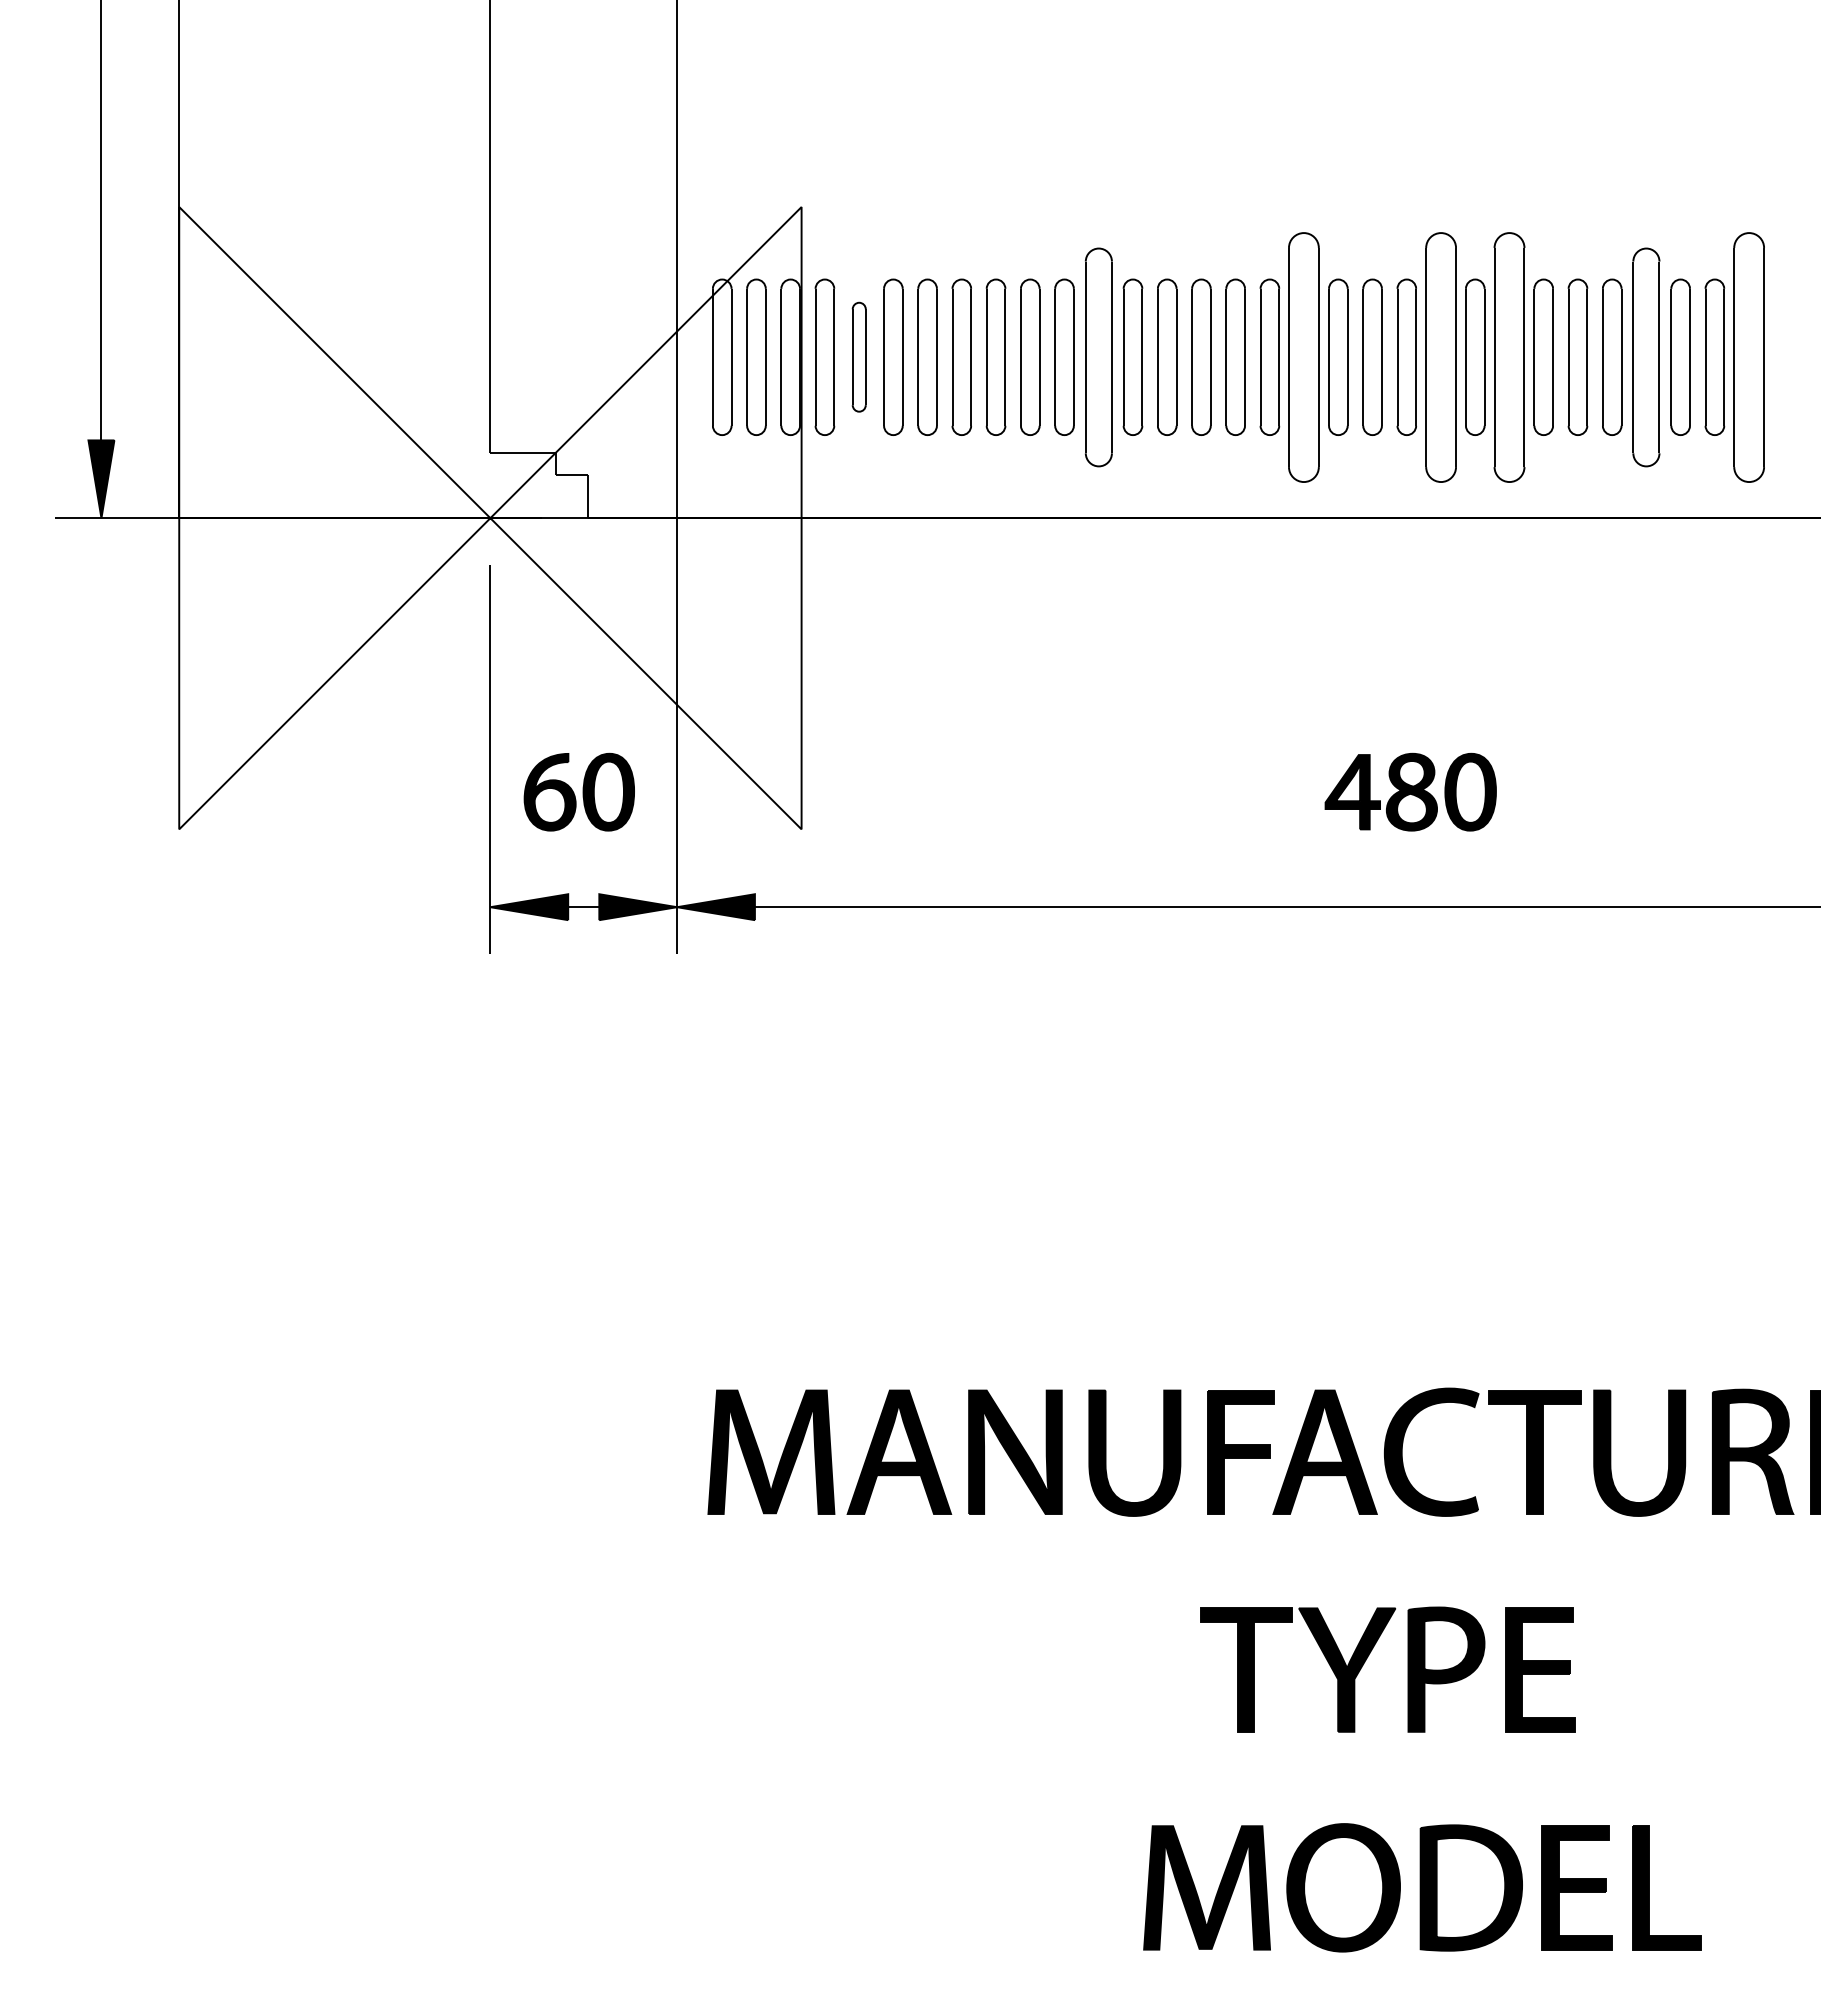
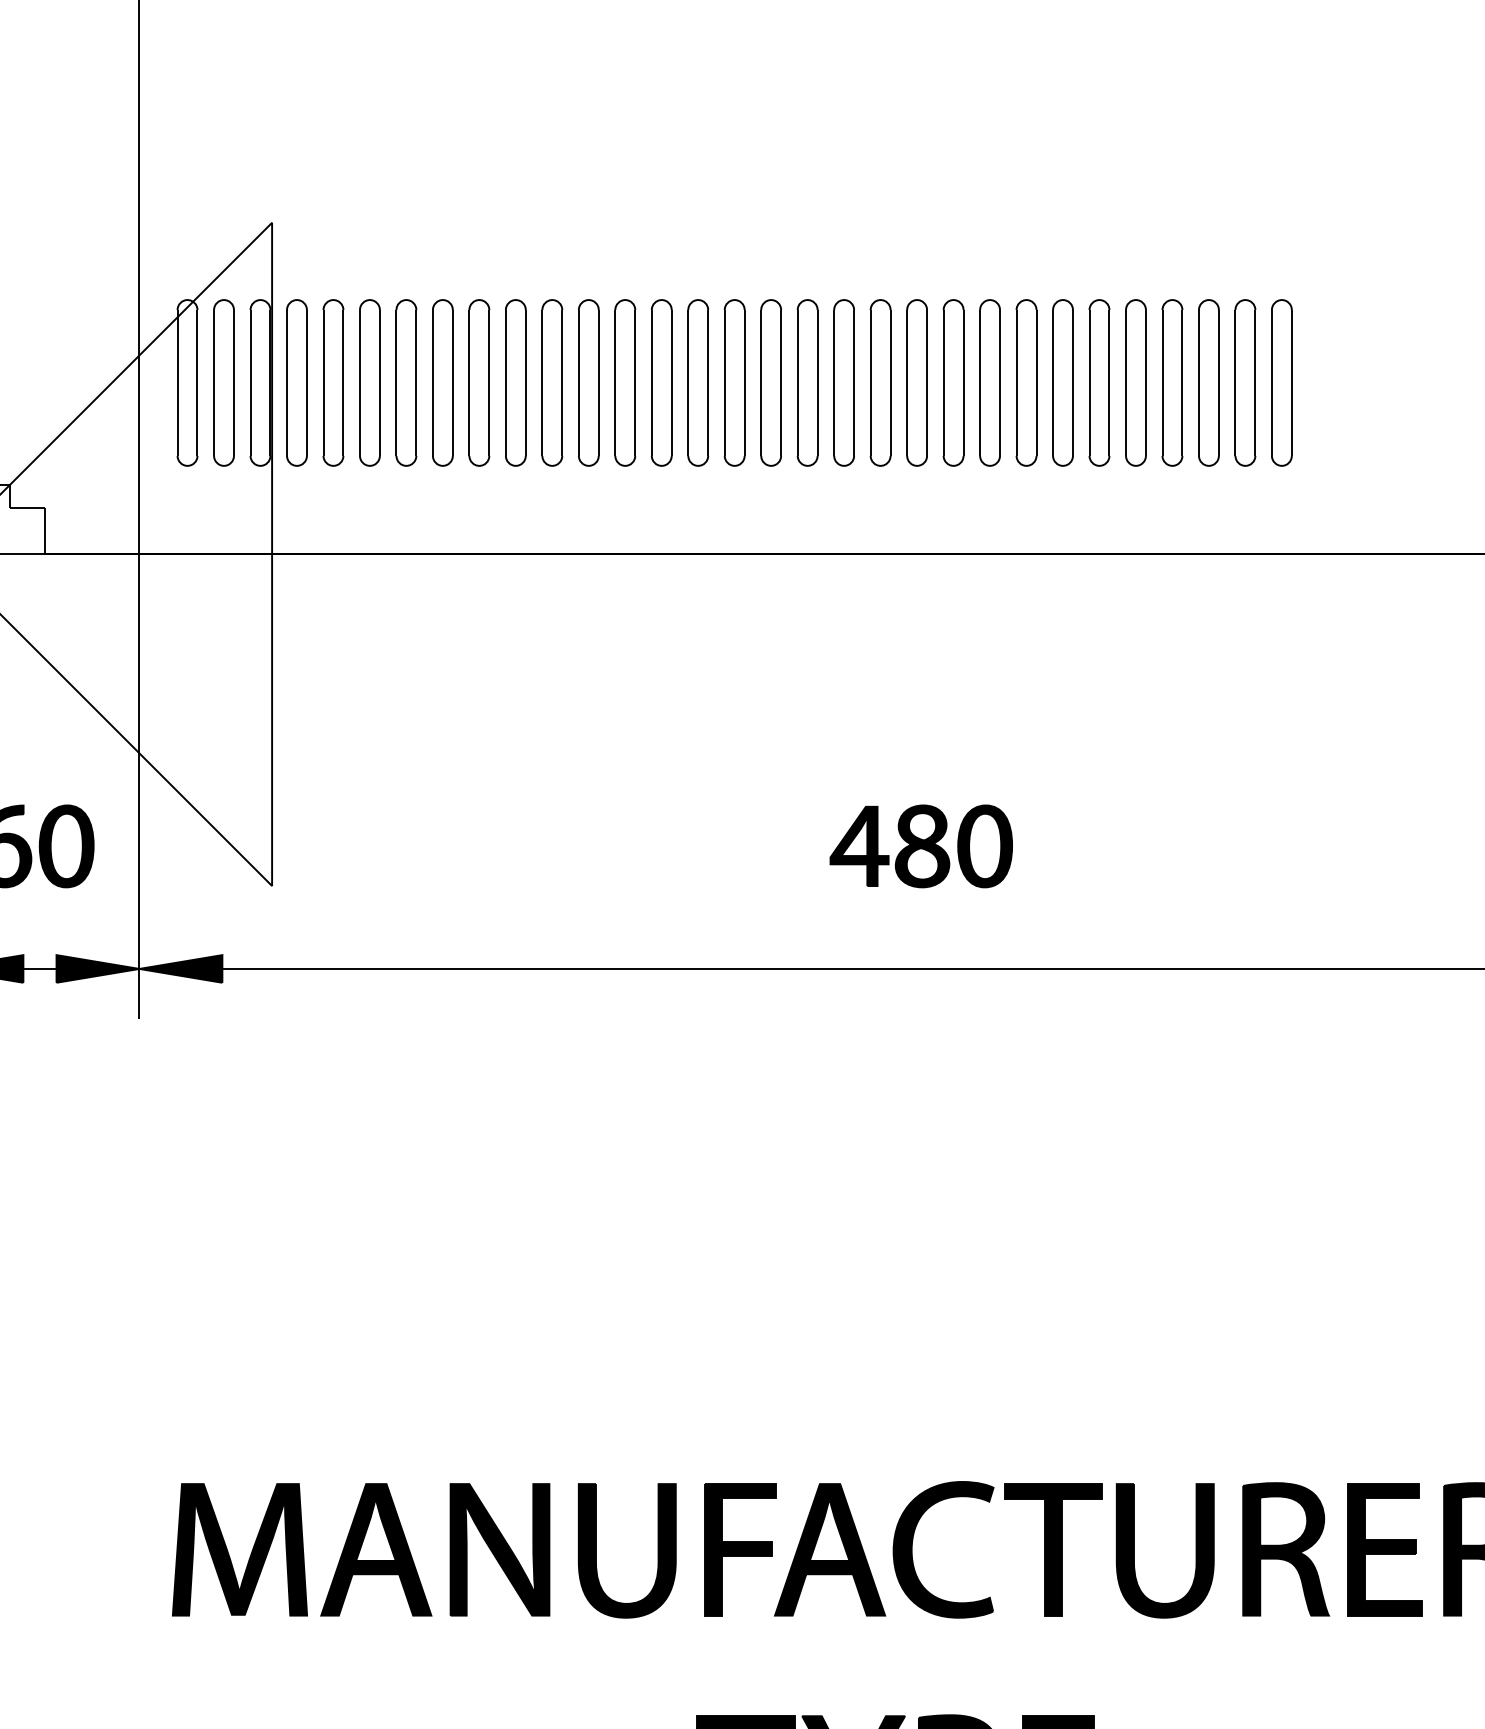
part: (859, 356) -> (333, 382), size x1.43
part: (1098, 356) -> (588, 382), size x0.71
part: (1304, 356) -> (808, 382), size x0.62
part: (1440, 356) -> (952, 382), size x0.62
part: (1509, 356) -> (1026, 382), size x0.62
part: (1646, 356) -> (1172, 382), size x0.71
part: (1748, 356) -> (1281, 382), size x0.62

